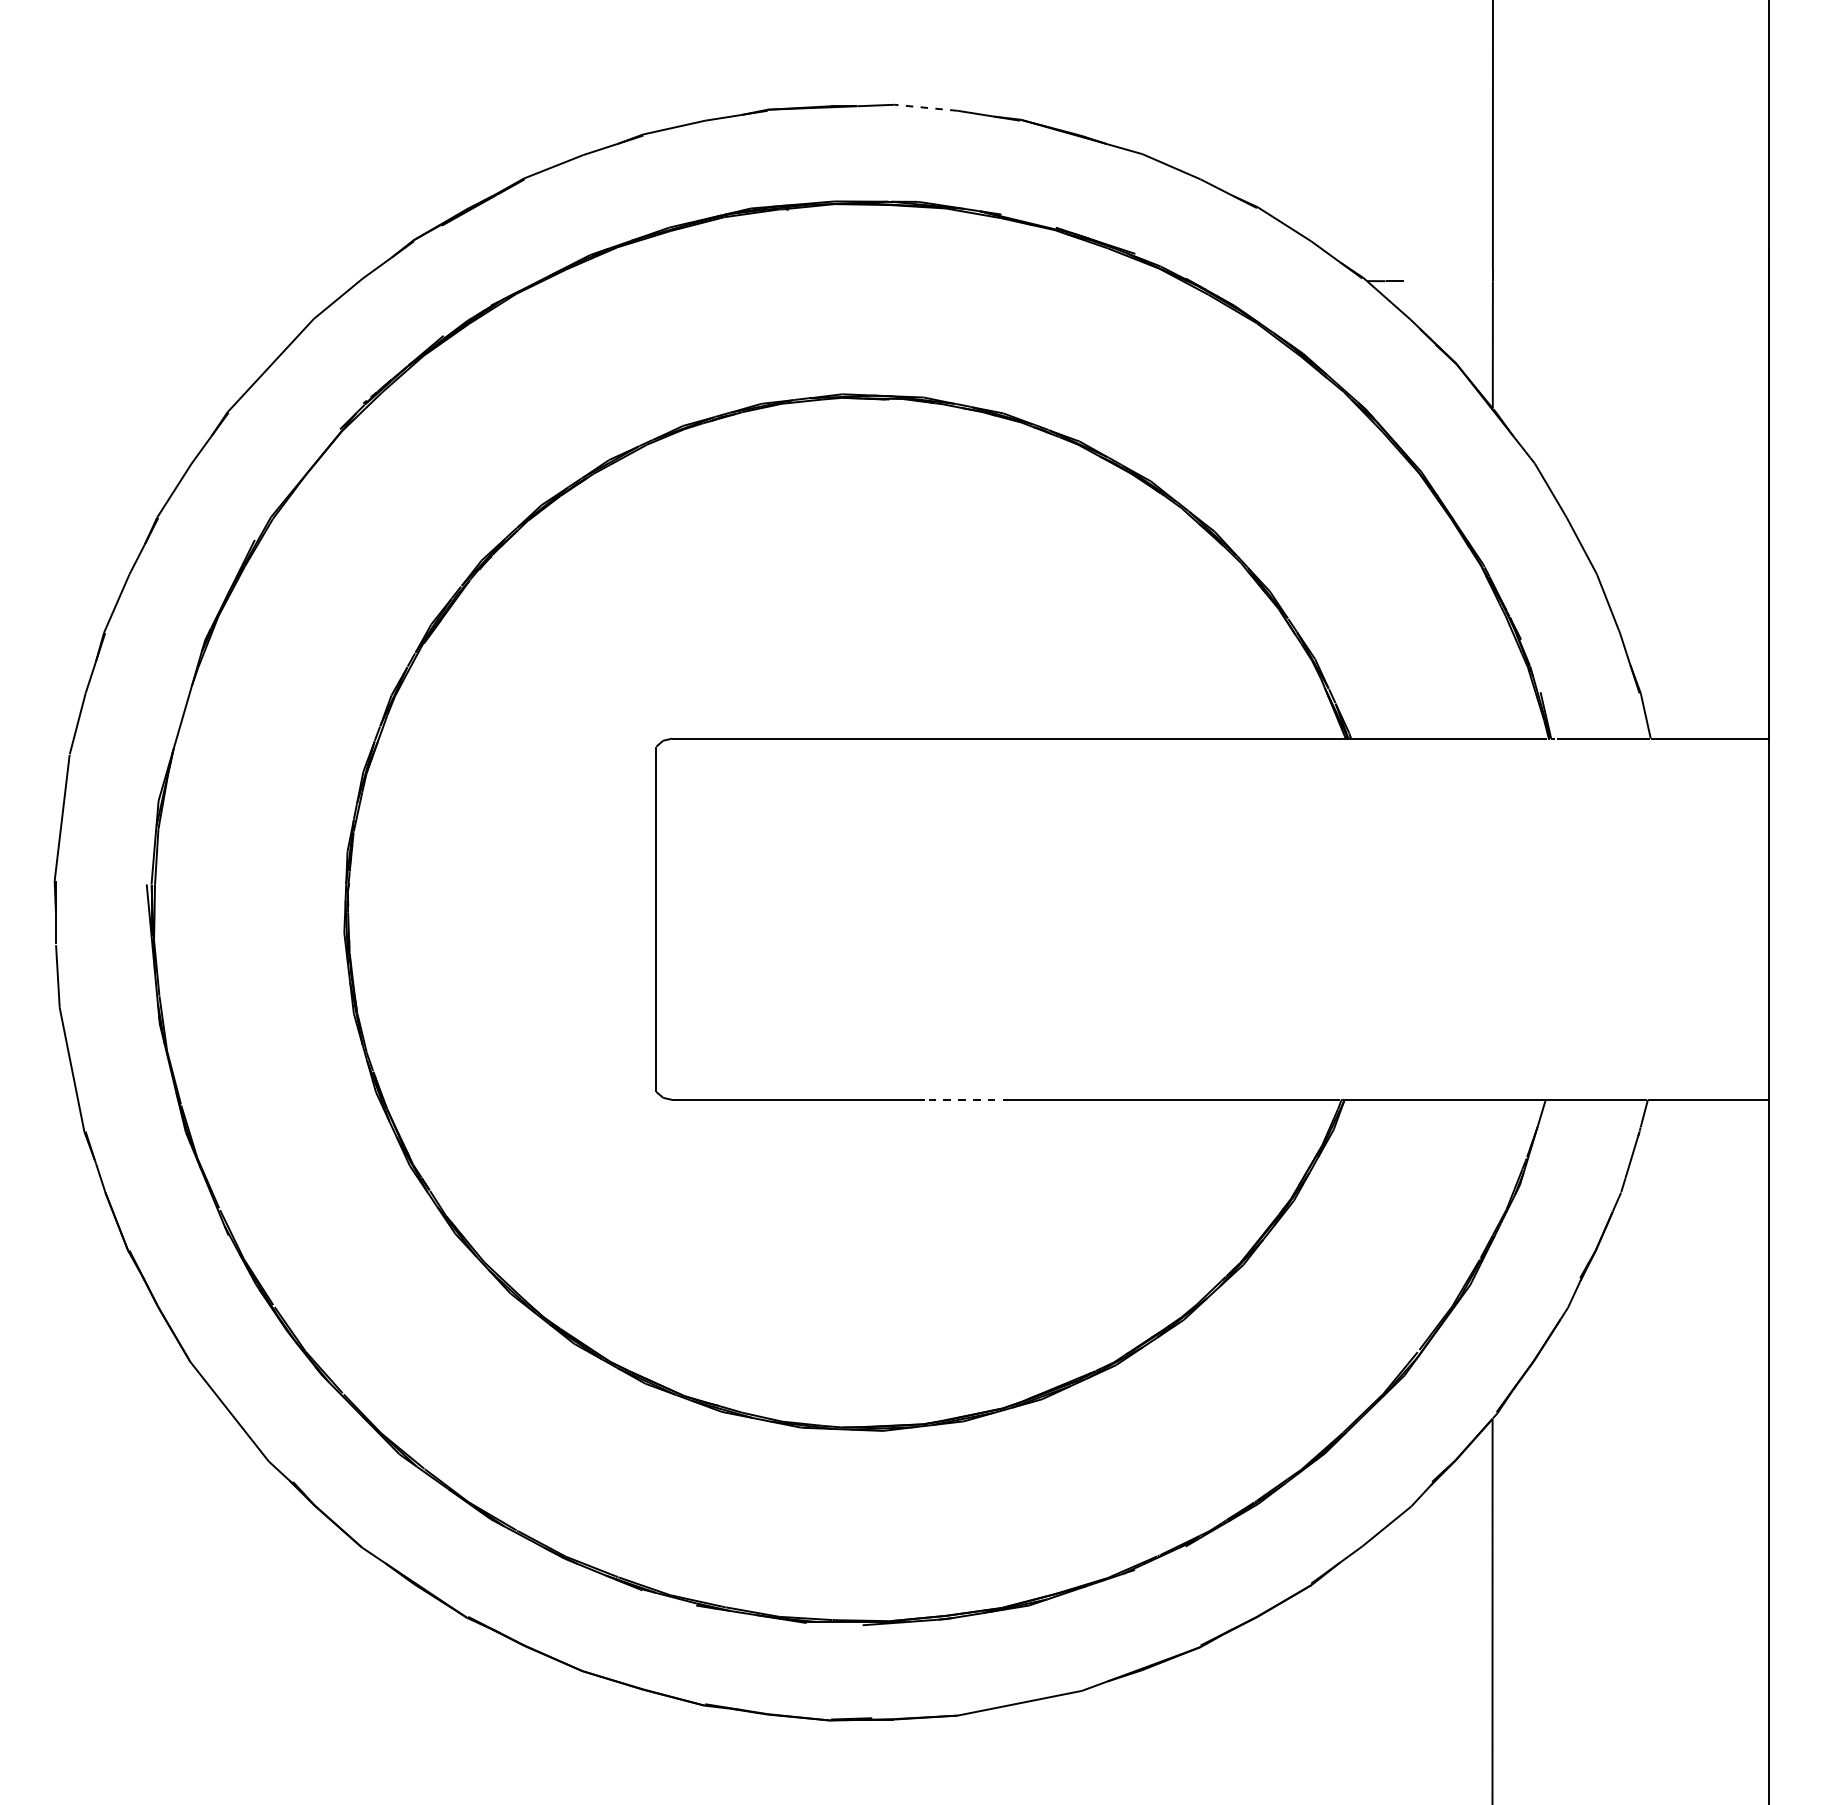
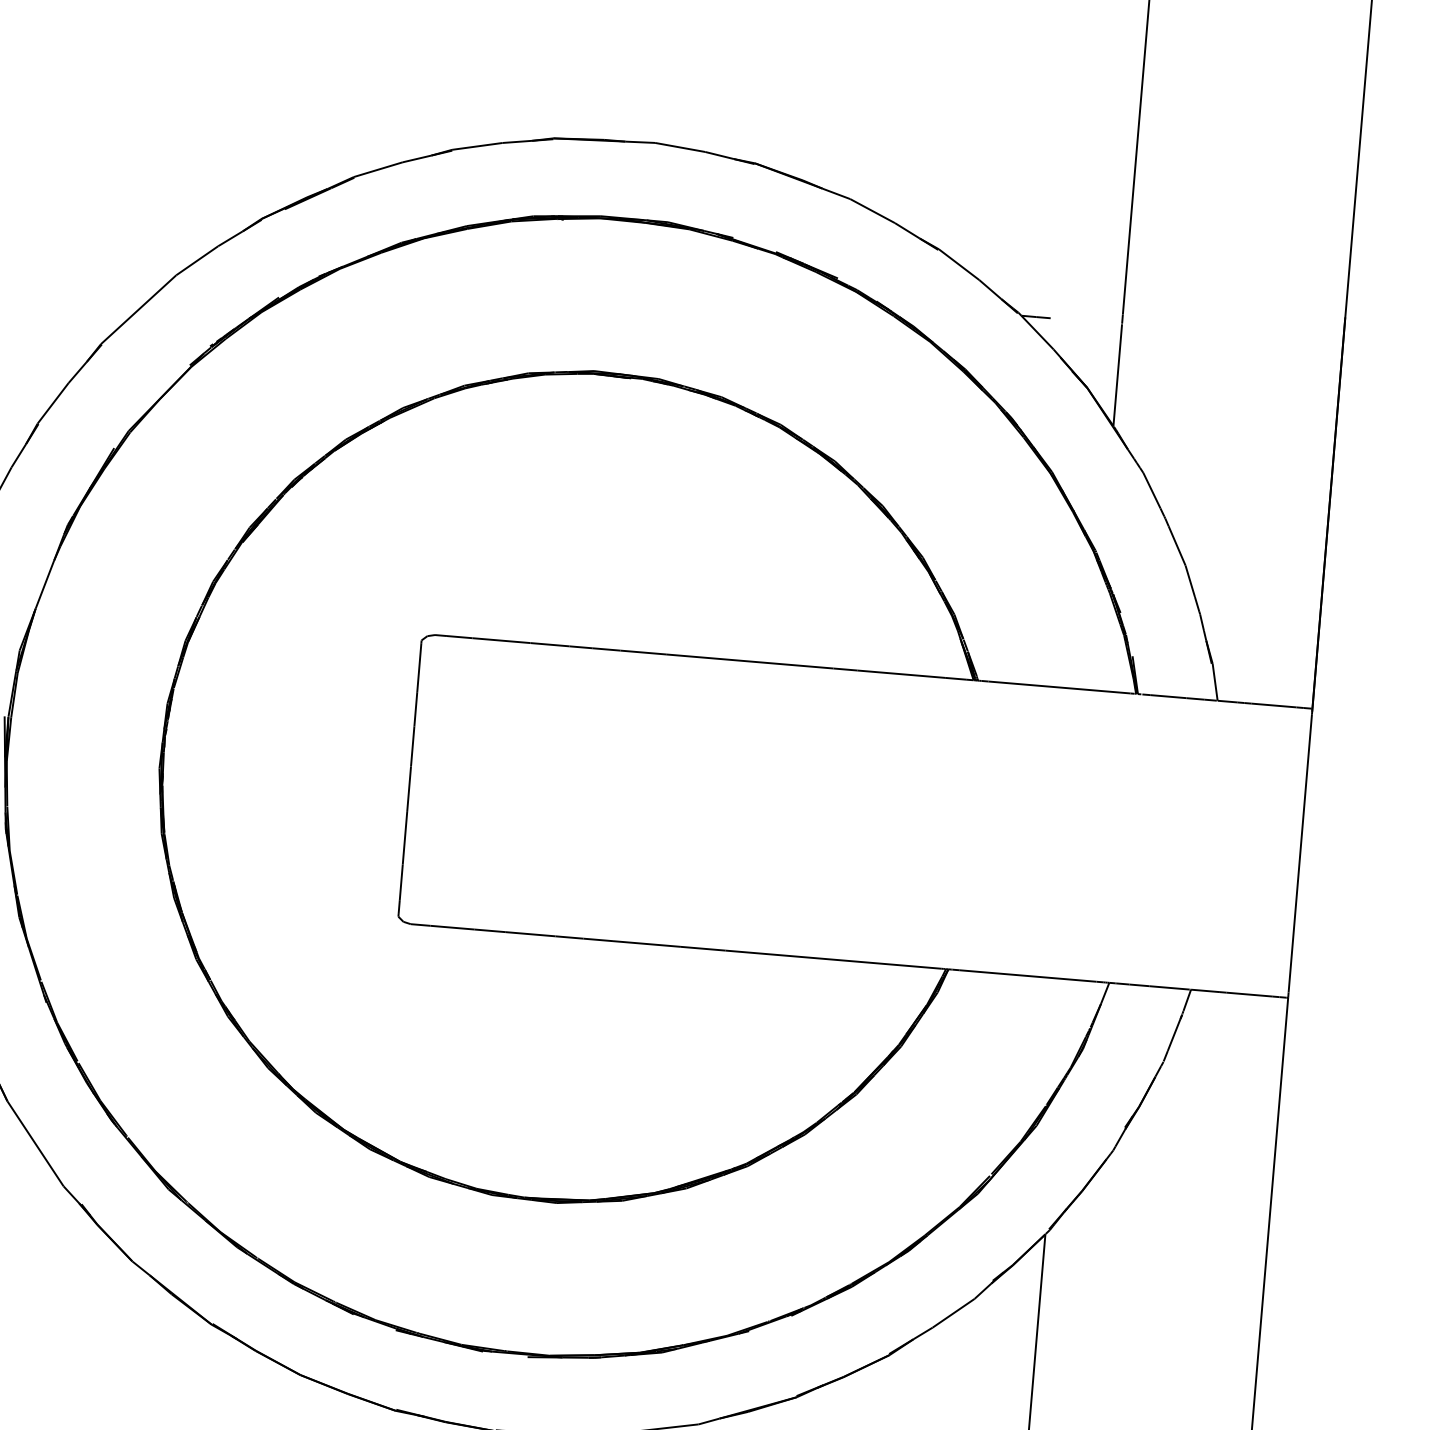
line: (925, 107) -> (679, 147), dashed -> solid
line: (967, 1099) -> (646, 943), dashed -> solid

